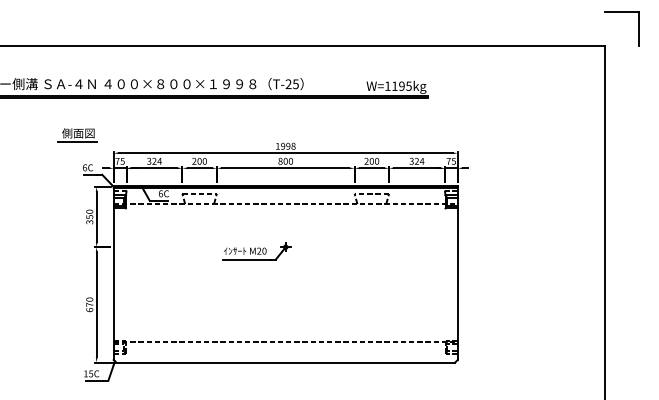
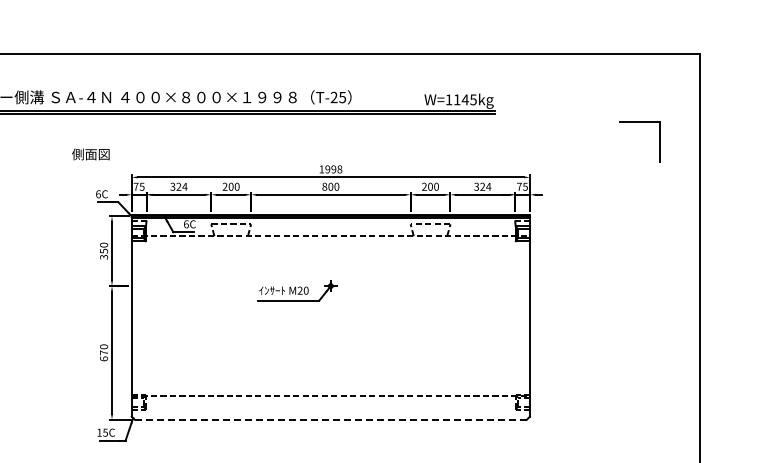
part: (621, 12) -> (639, 122), moved
text: (401, 85) -> (464, 99), W=1195kg -> W=1145kg
line: (77, 142) -> (89, 164), removed
line: (285, 362) -> (330, 419), solid -> dashed

